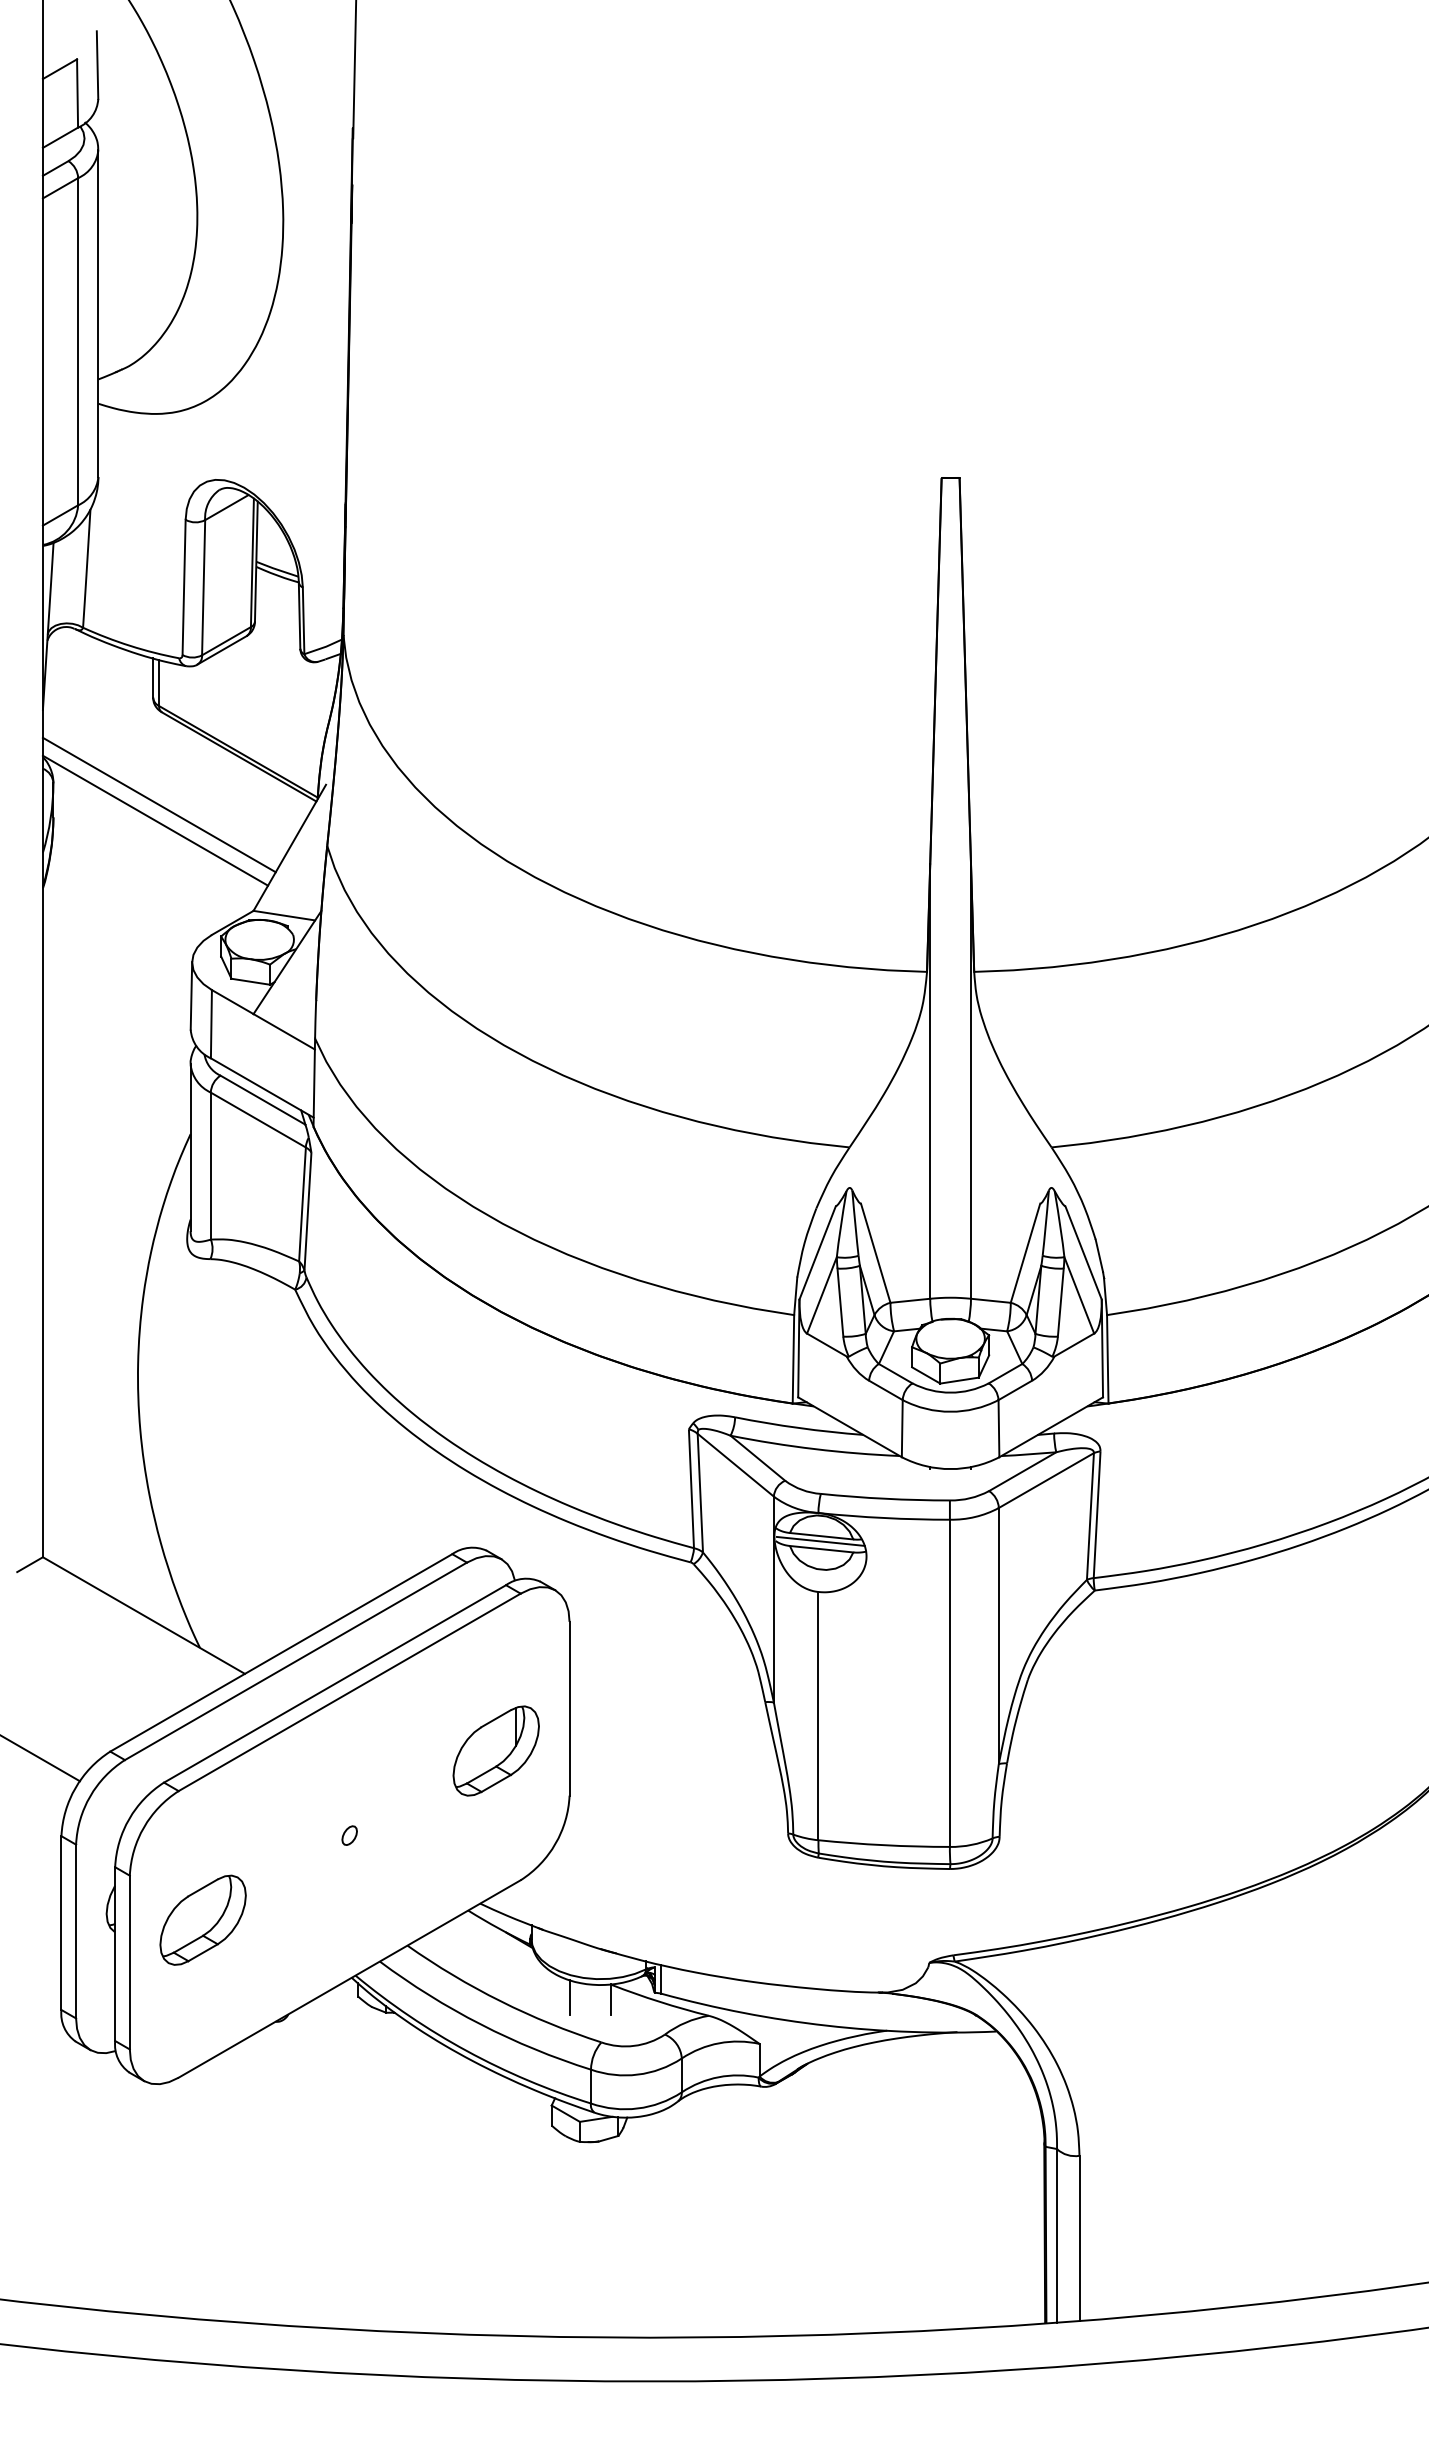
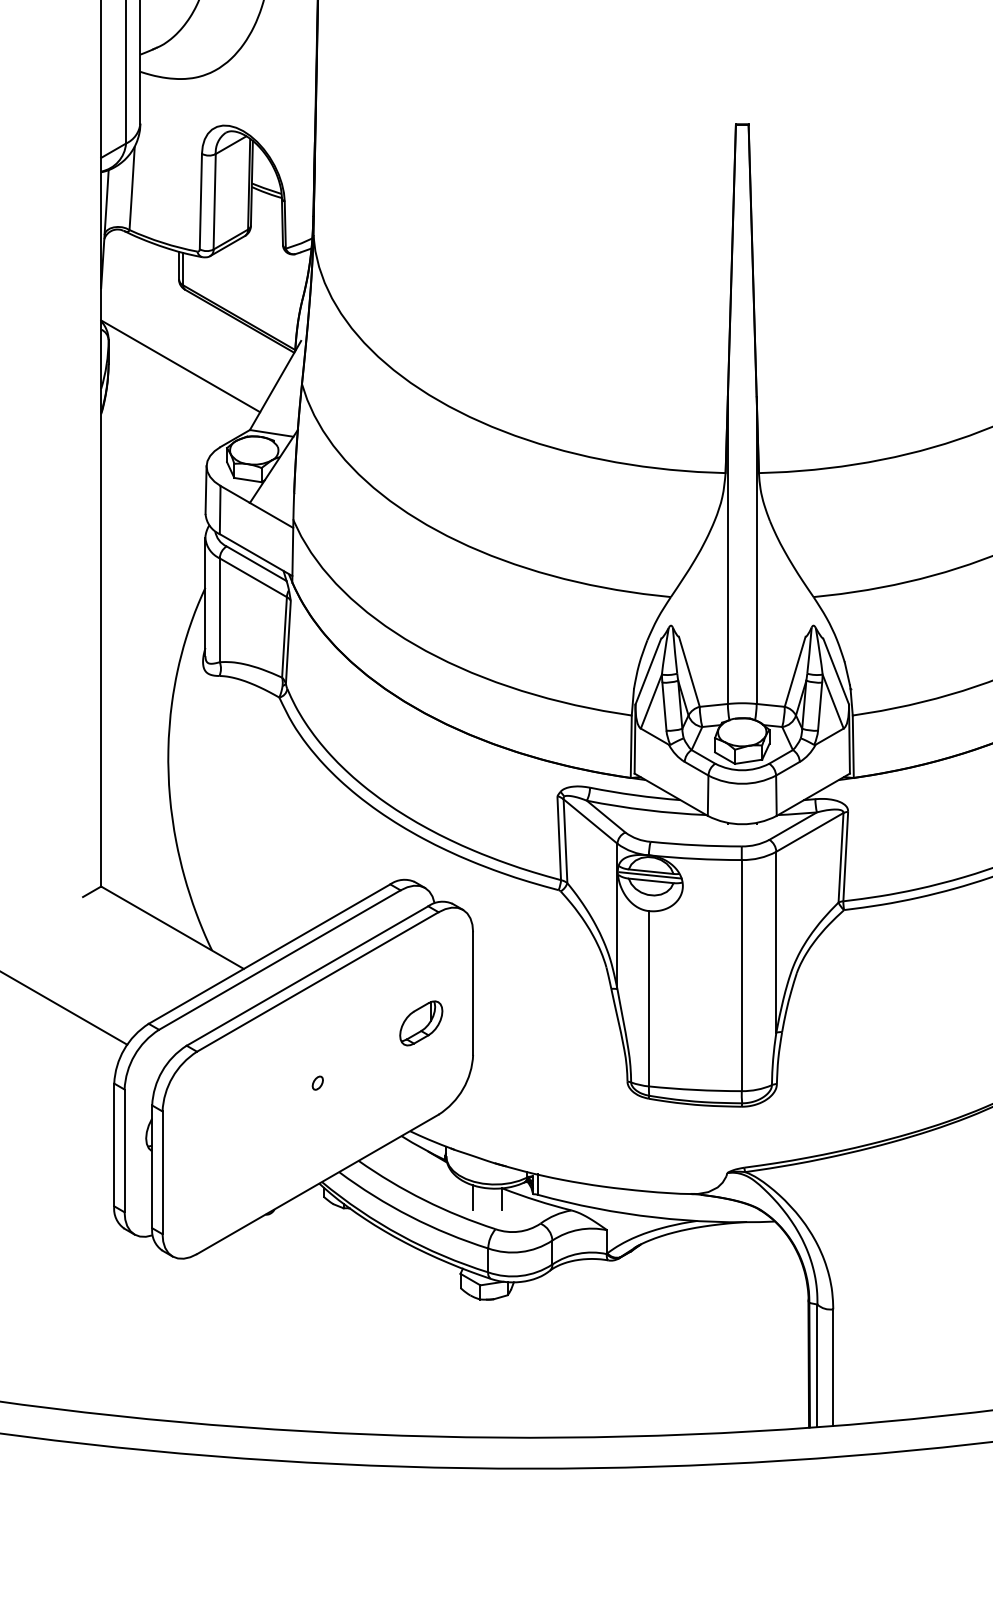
line: (158, 804) -> (182, 354), removed
part: (495, 1750) -> (420, 1023), size x0.7
part: (202, 1919) -> (213, 1142), removed

